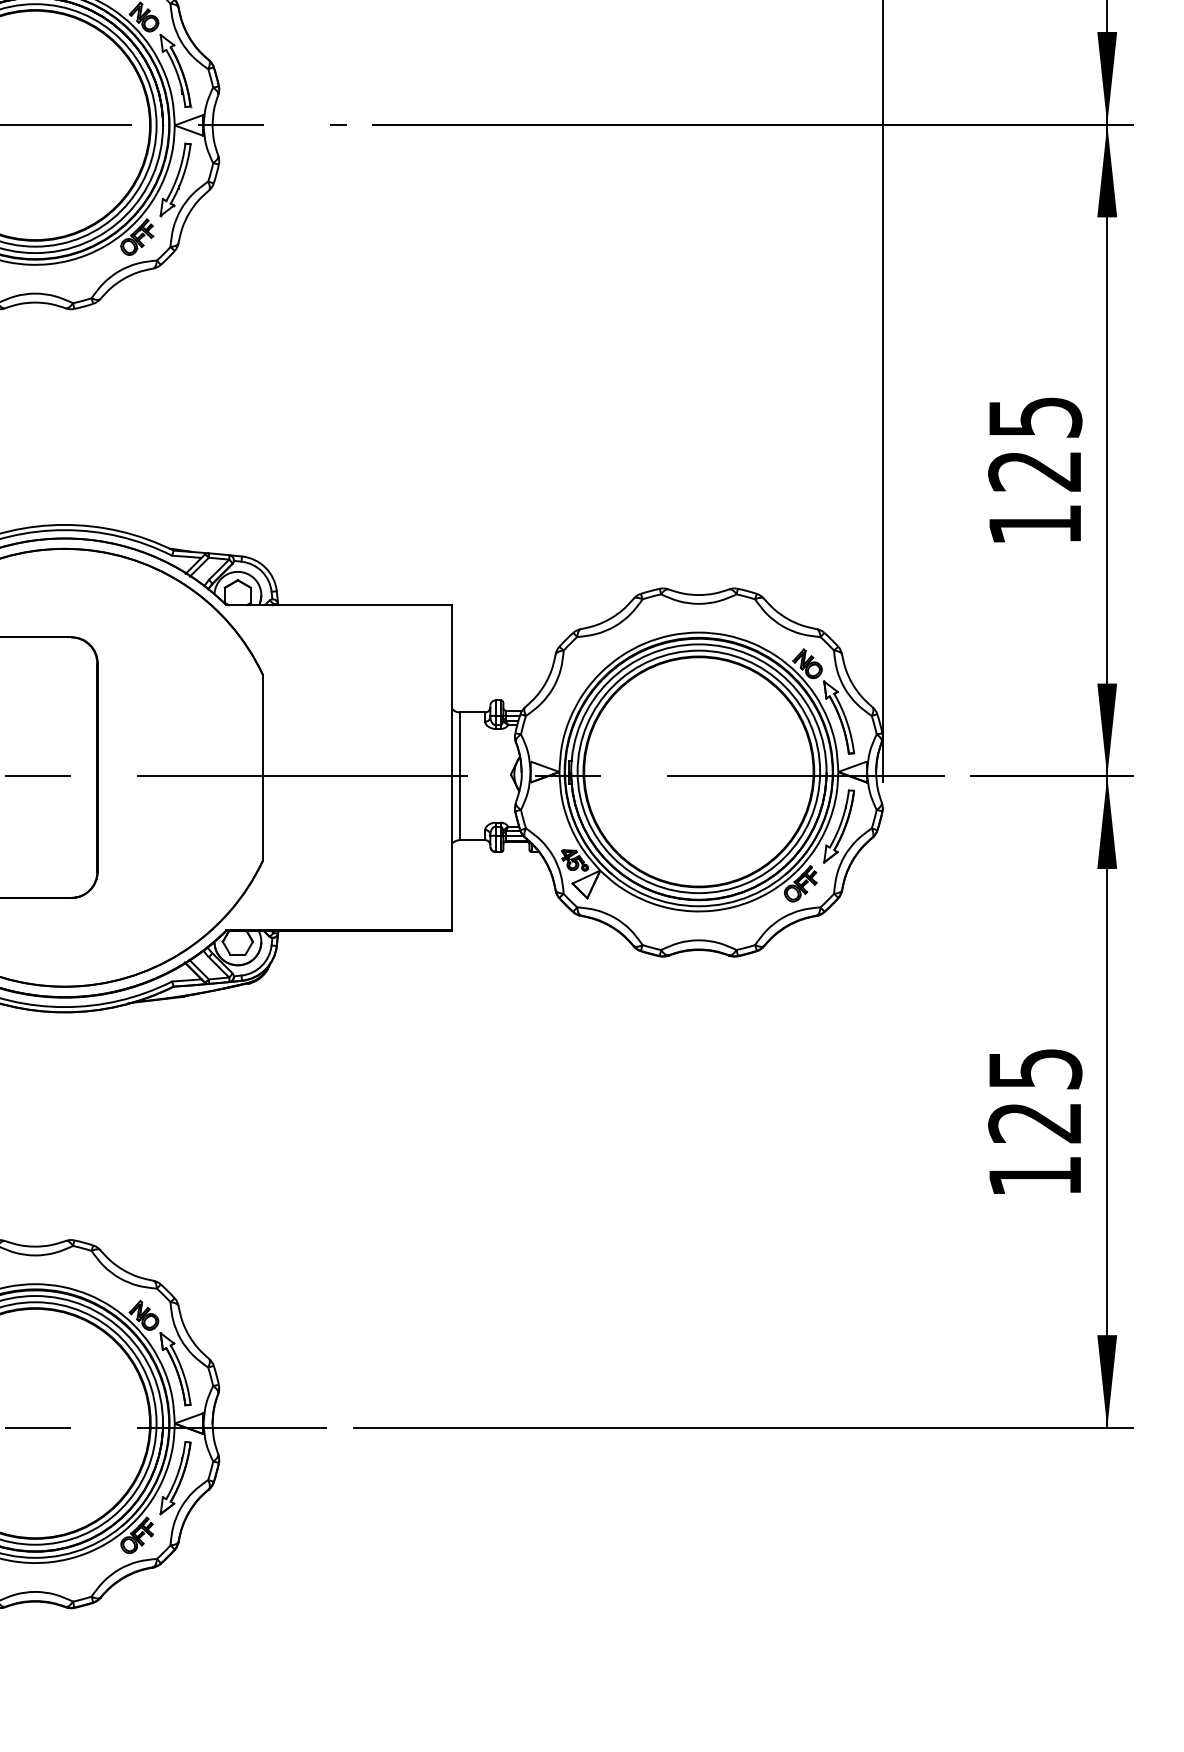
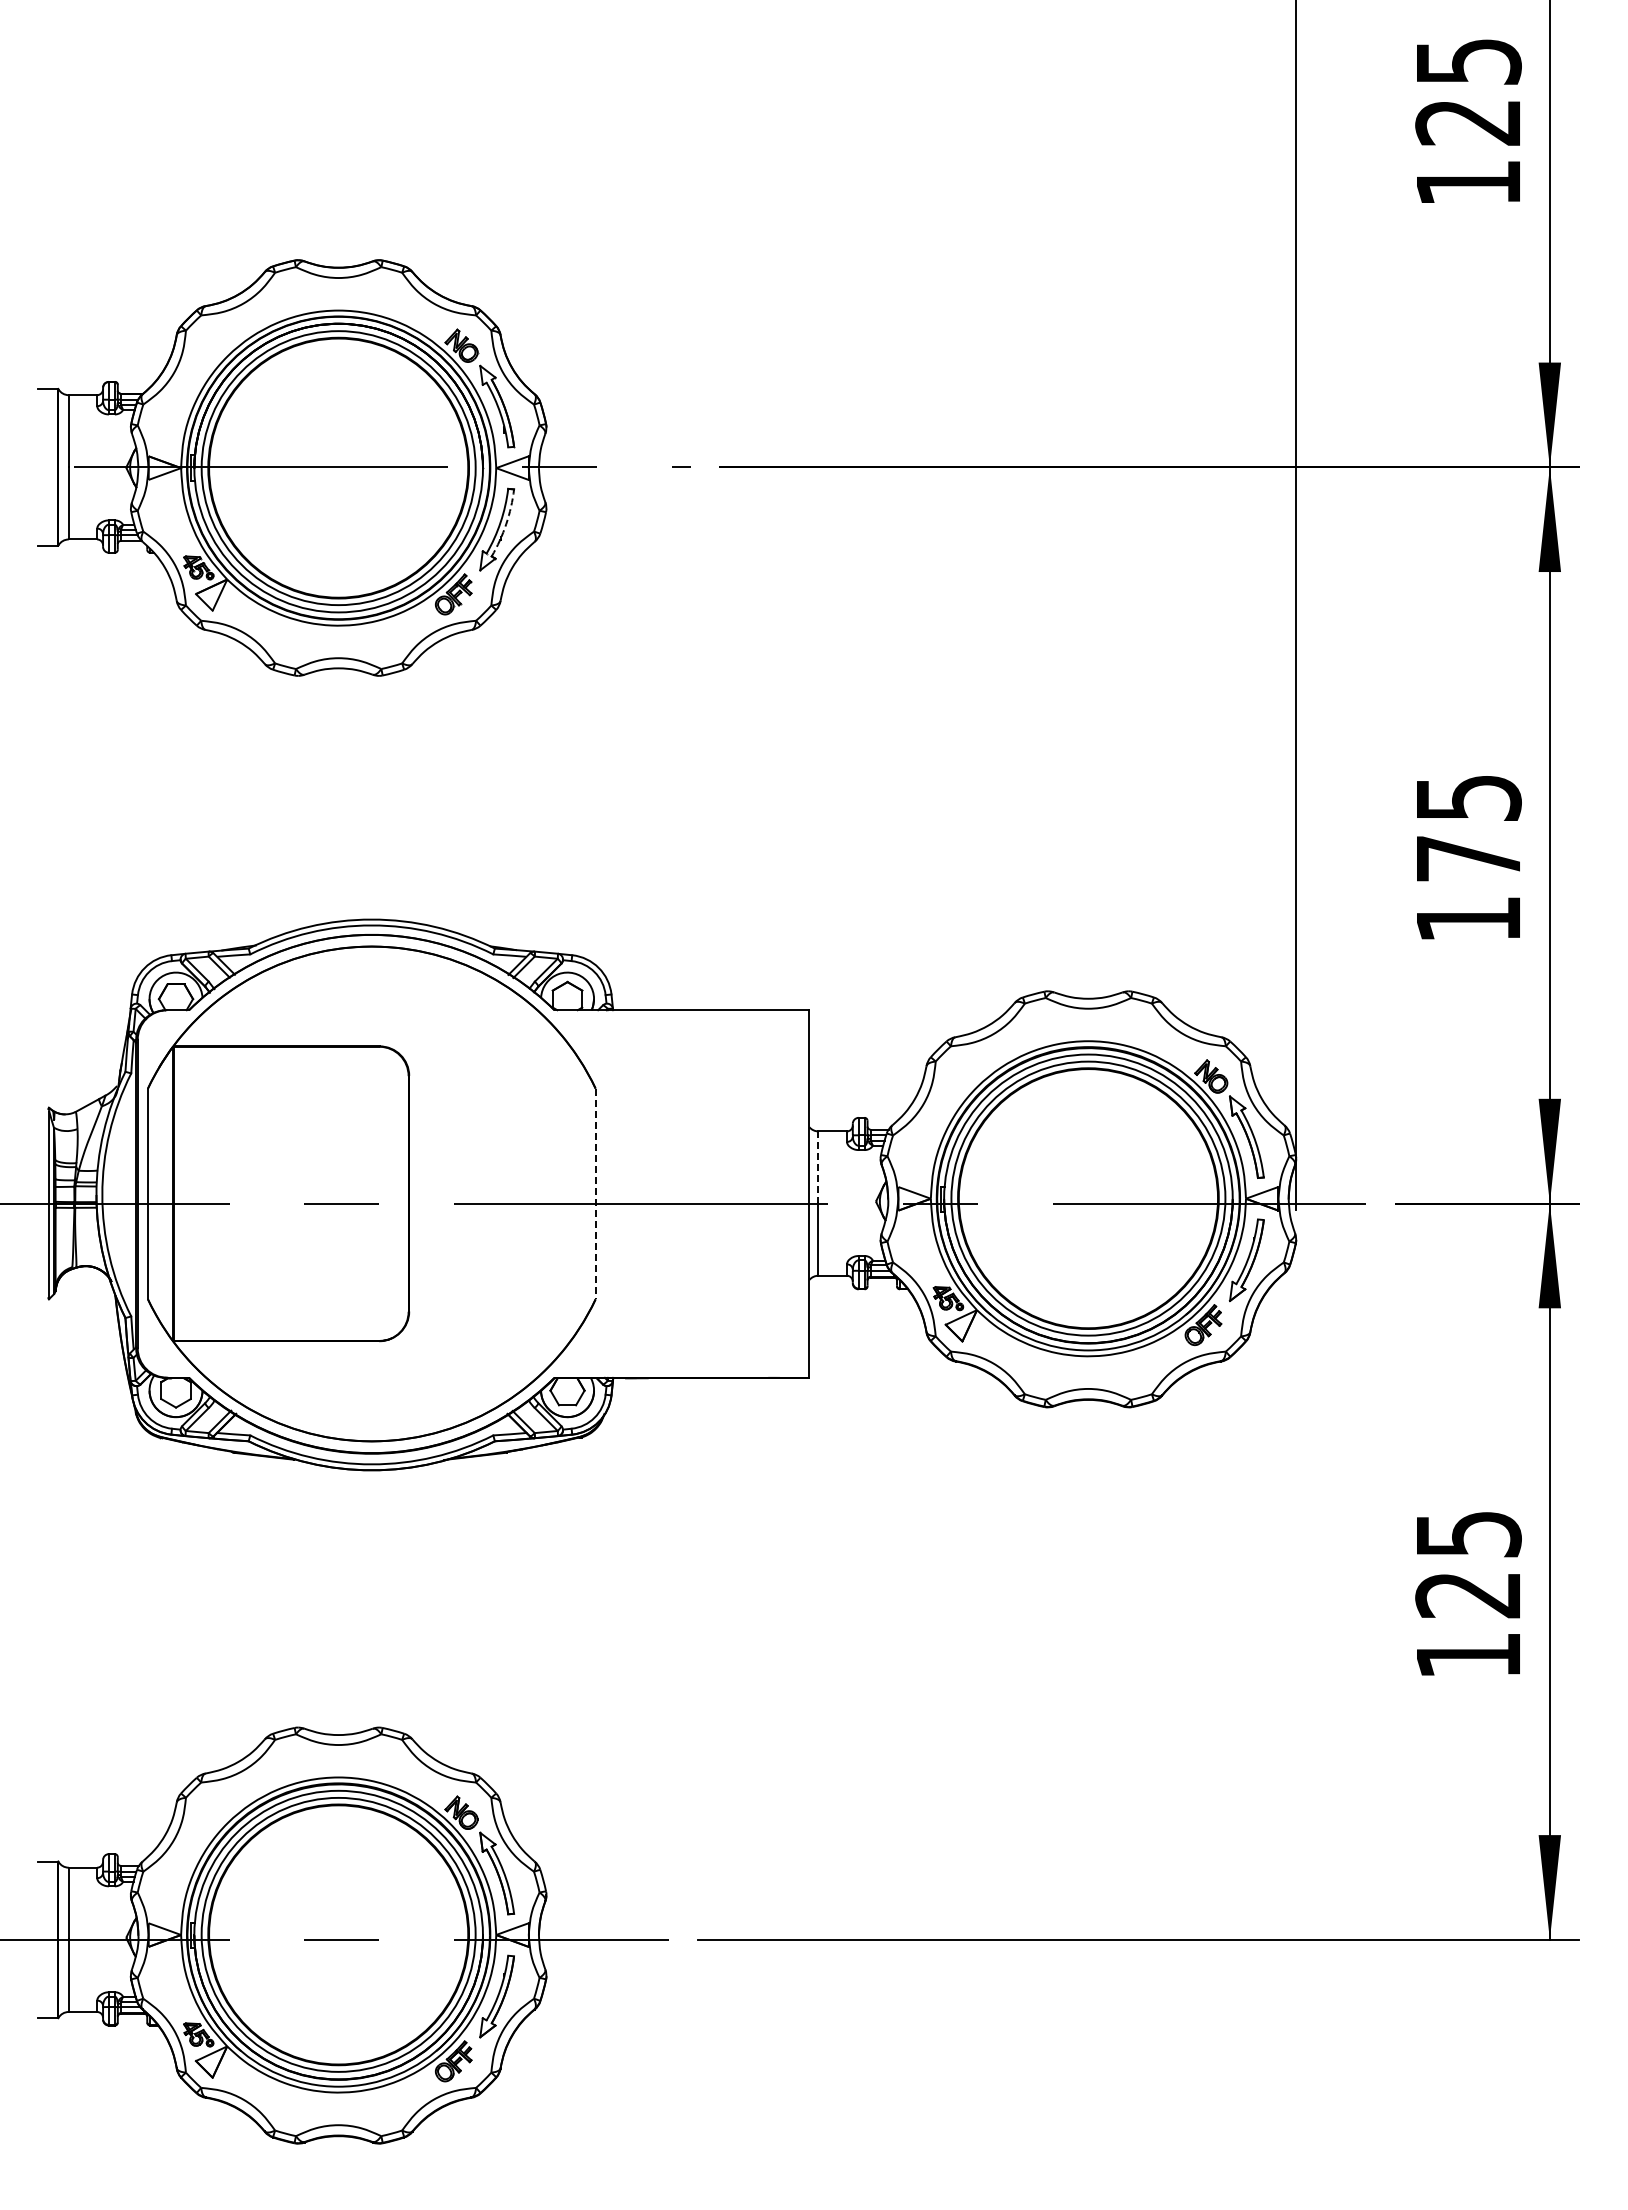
arc: (183, 175) -> (506, 524), solid -> dashed
text: (1034, 470) -> (1467, 858), 125 -> 175
line: (459, 744) -> (818, 1167), solid -> dashed
line: (262, 768) -> (595, 1194), solid -> dashed

